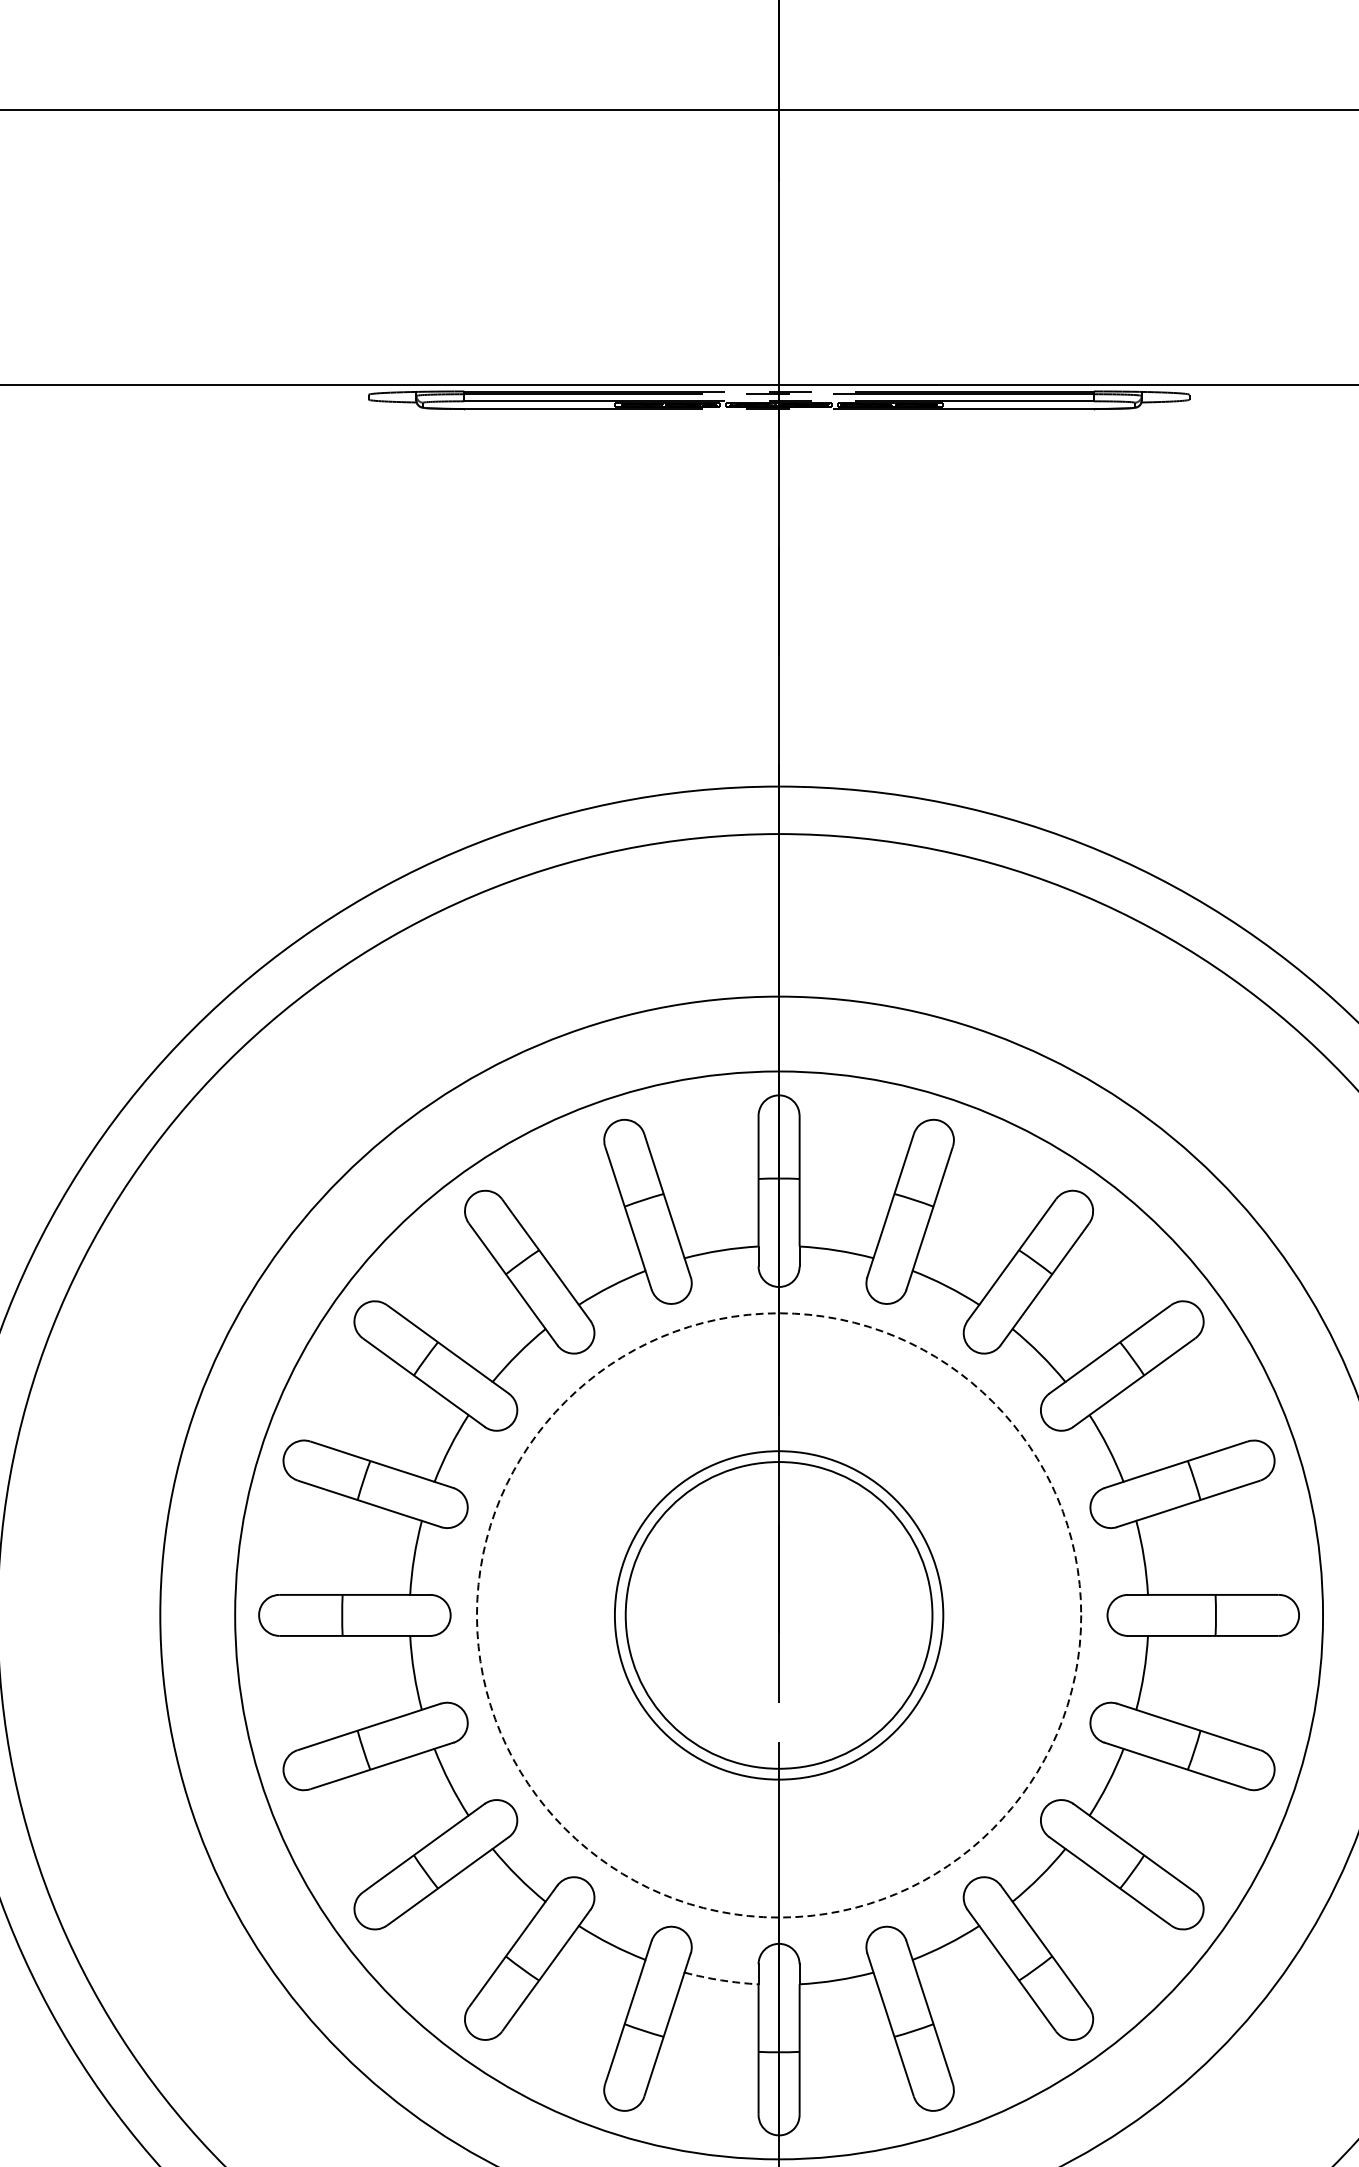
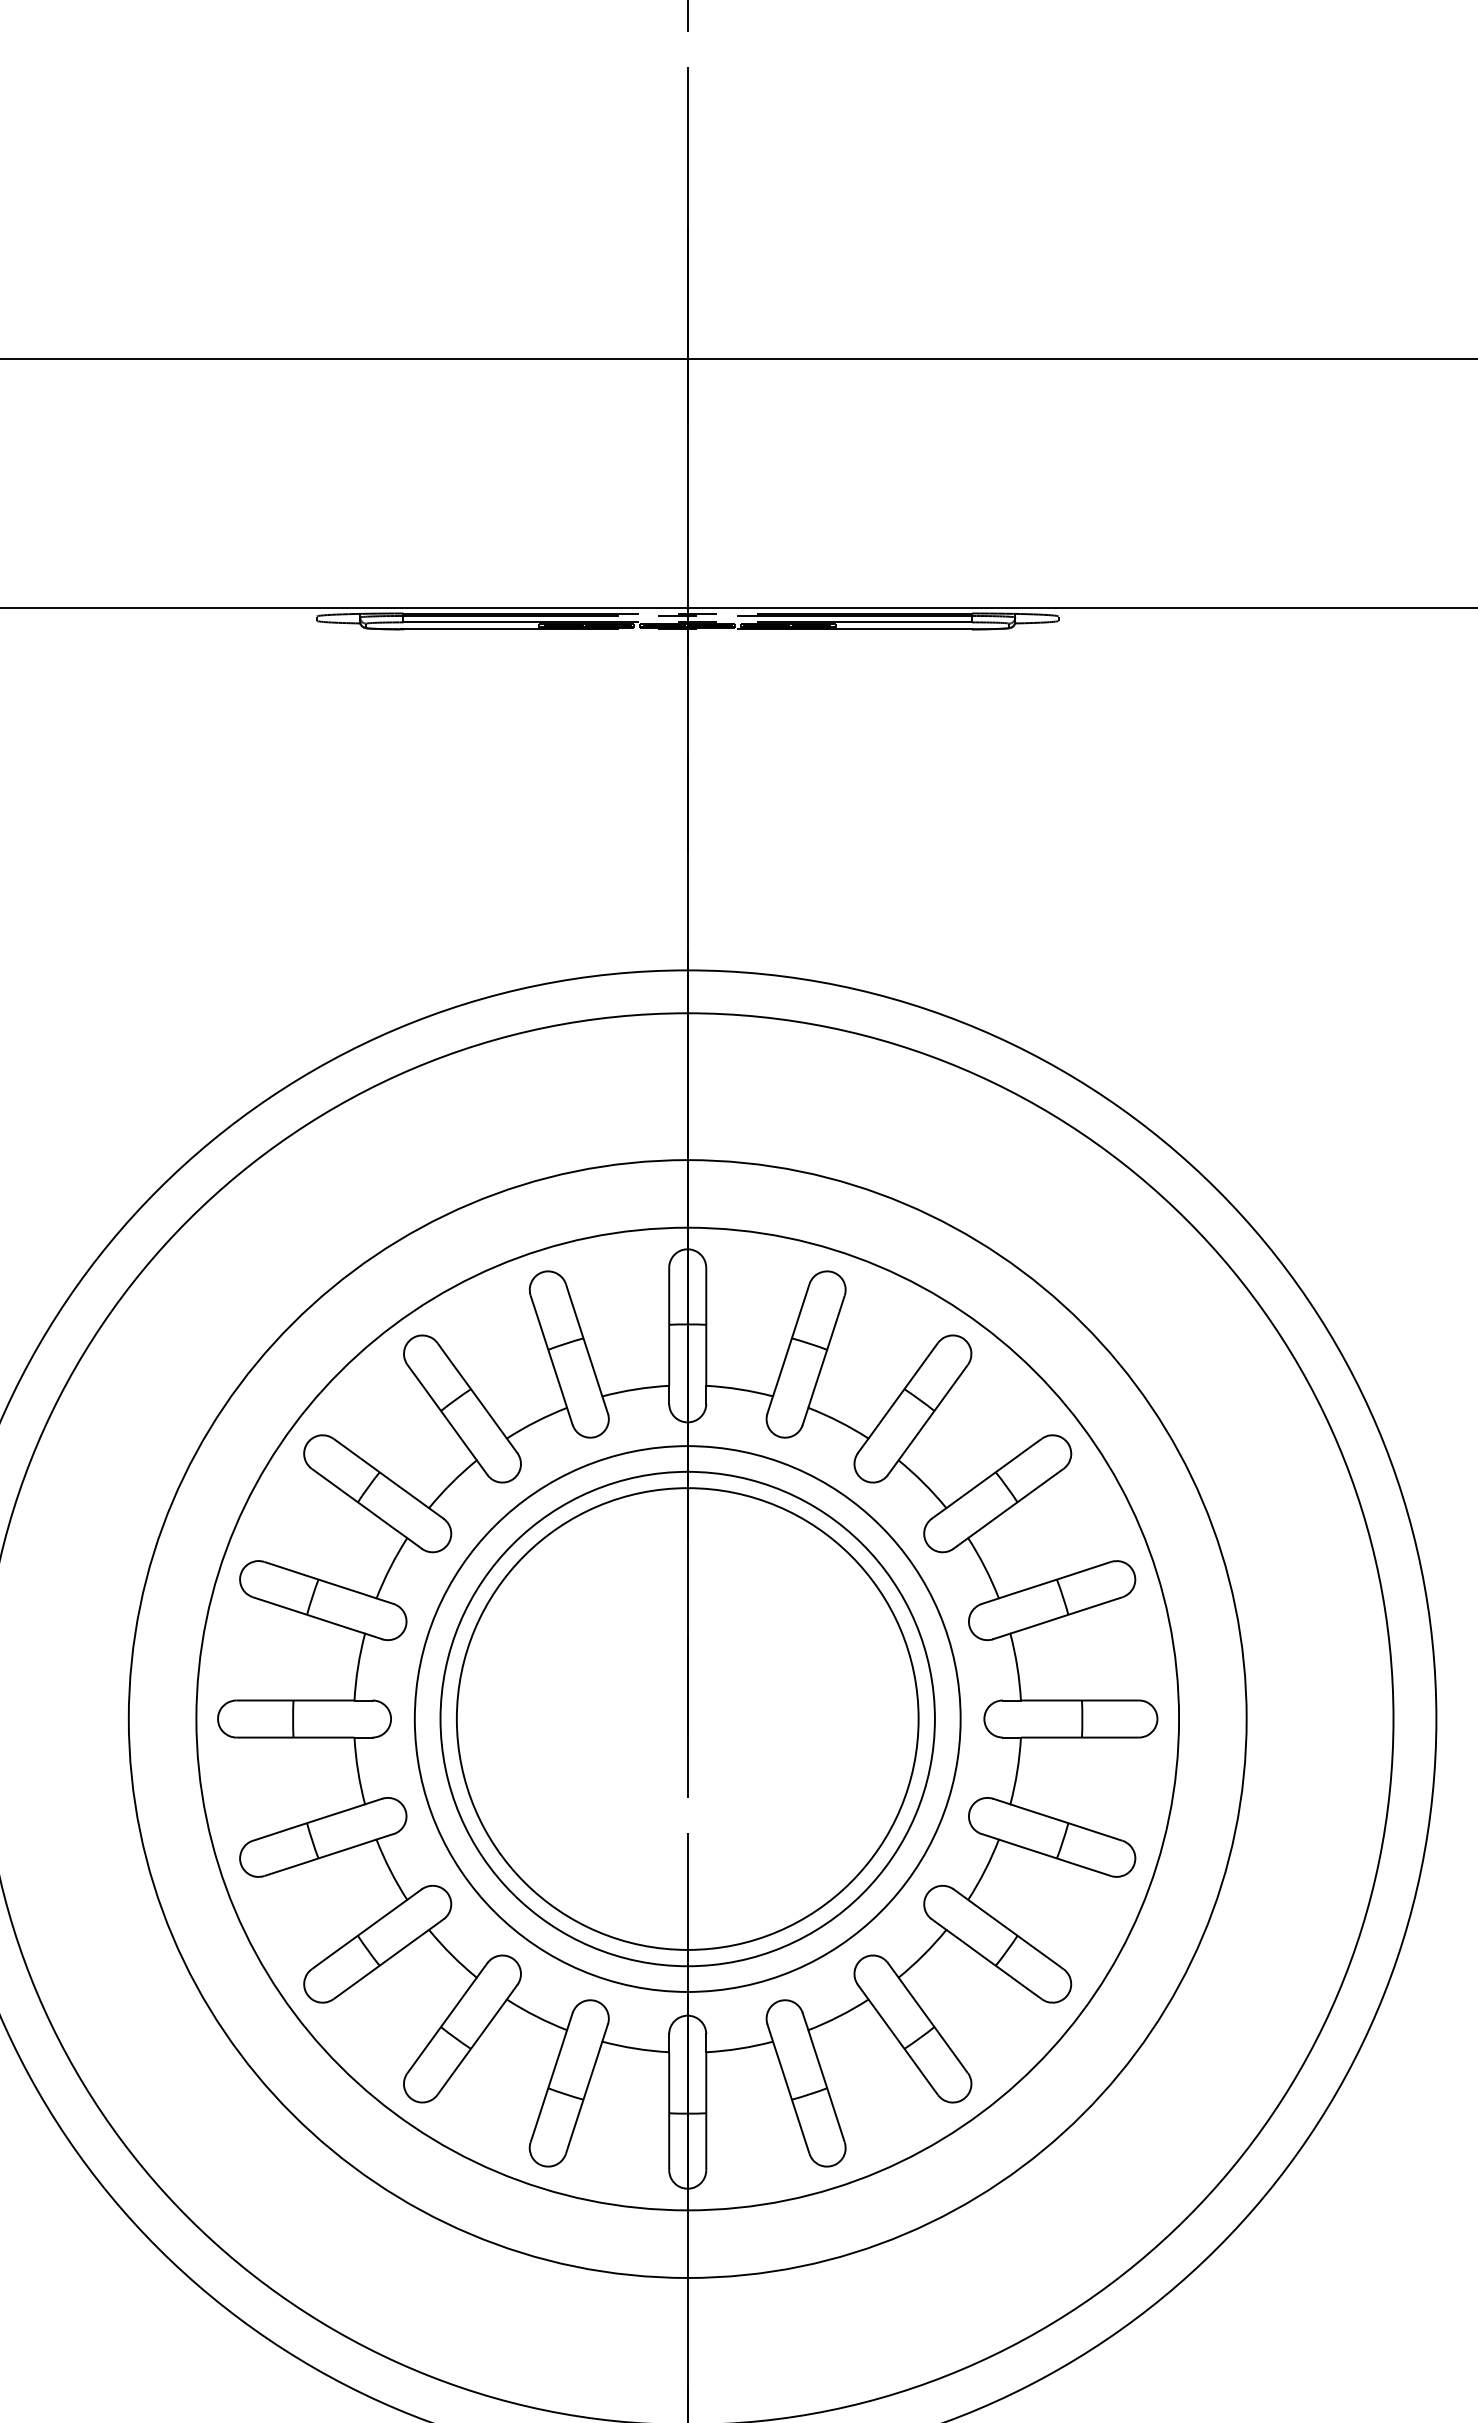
circle: (778, 1614) -> (687, 1718), dashed -> solid
circle: (778, 1614) -> (687, 1718), size x1.67
circle: (778, 1614) -> (687, 1718), size x1.67
arc: (721, 1980) -> (635, 2048), dashed -> solid

